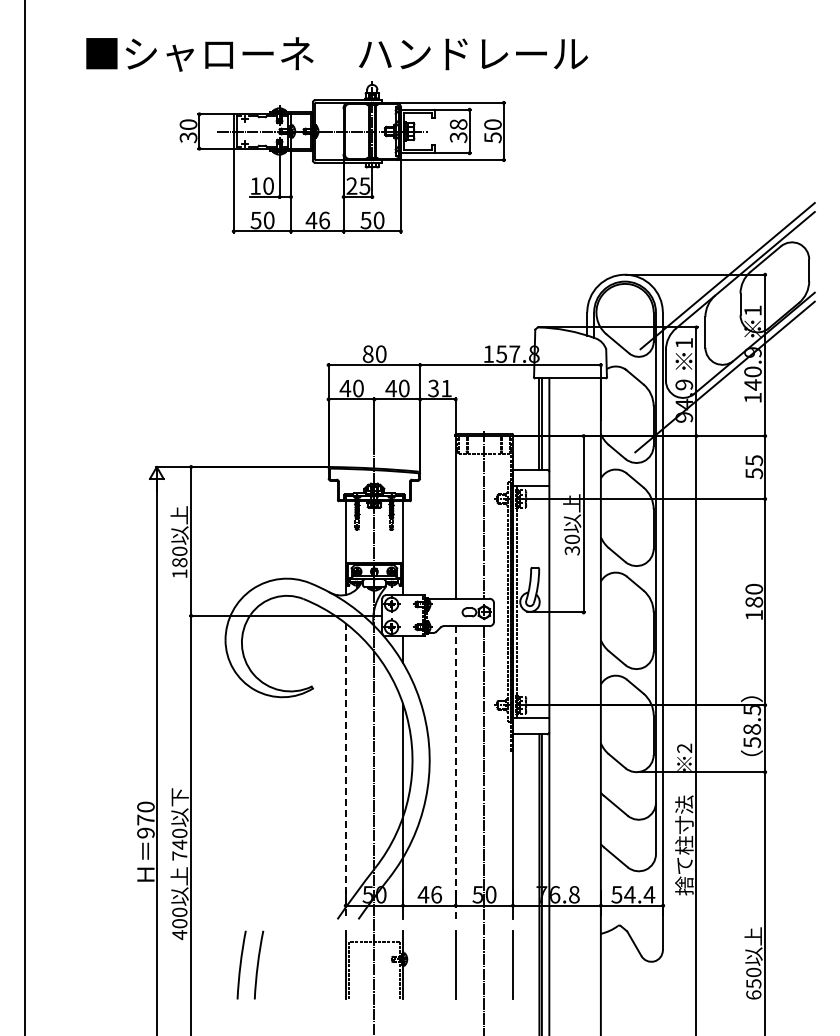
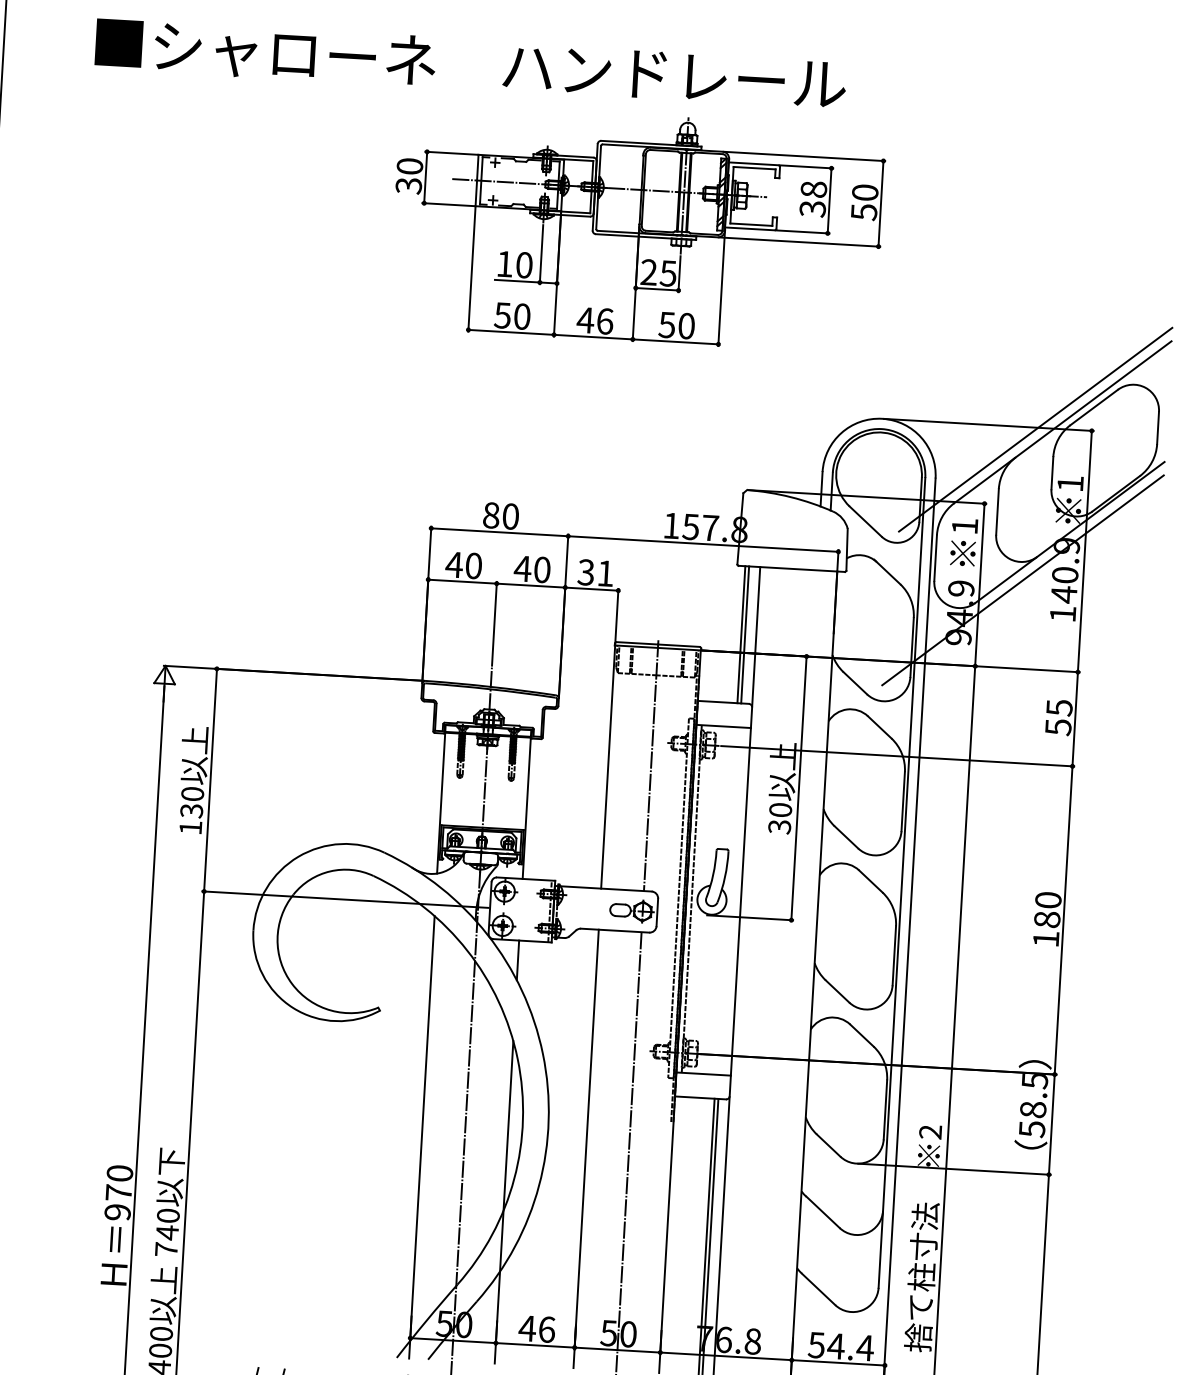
part: (342, 157) -> (637, 228), moved
text: (179, 562) -> (191, 810), 180 -> 130
line: (345, 771) -> (421, 1137), dashed -> solid
line: (455, 772) -> (585, 1148), dashed -> solid

